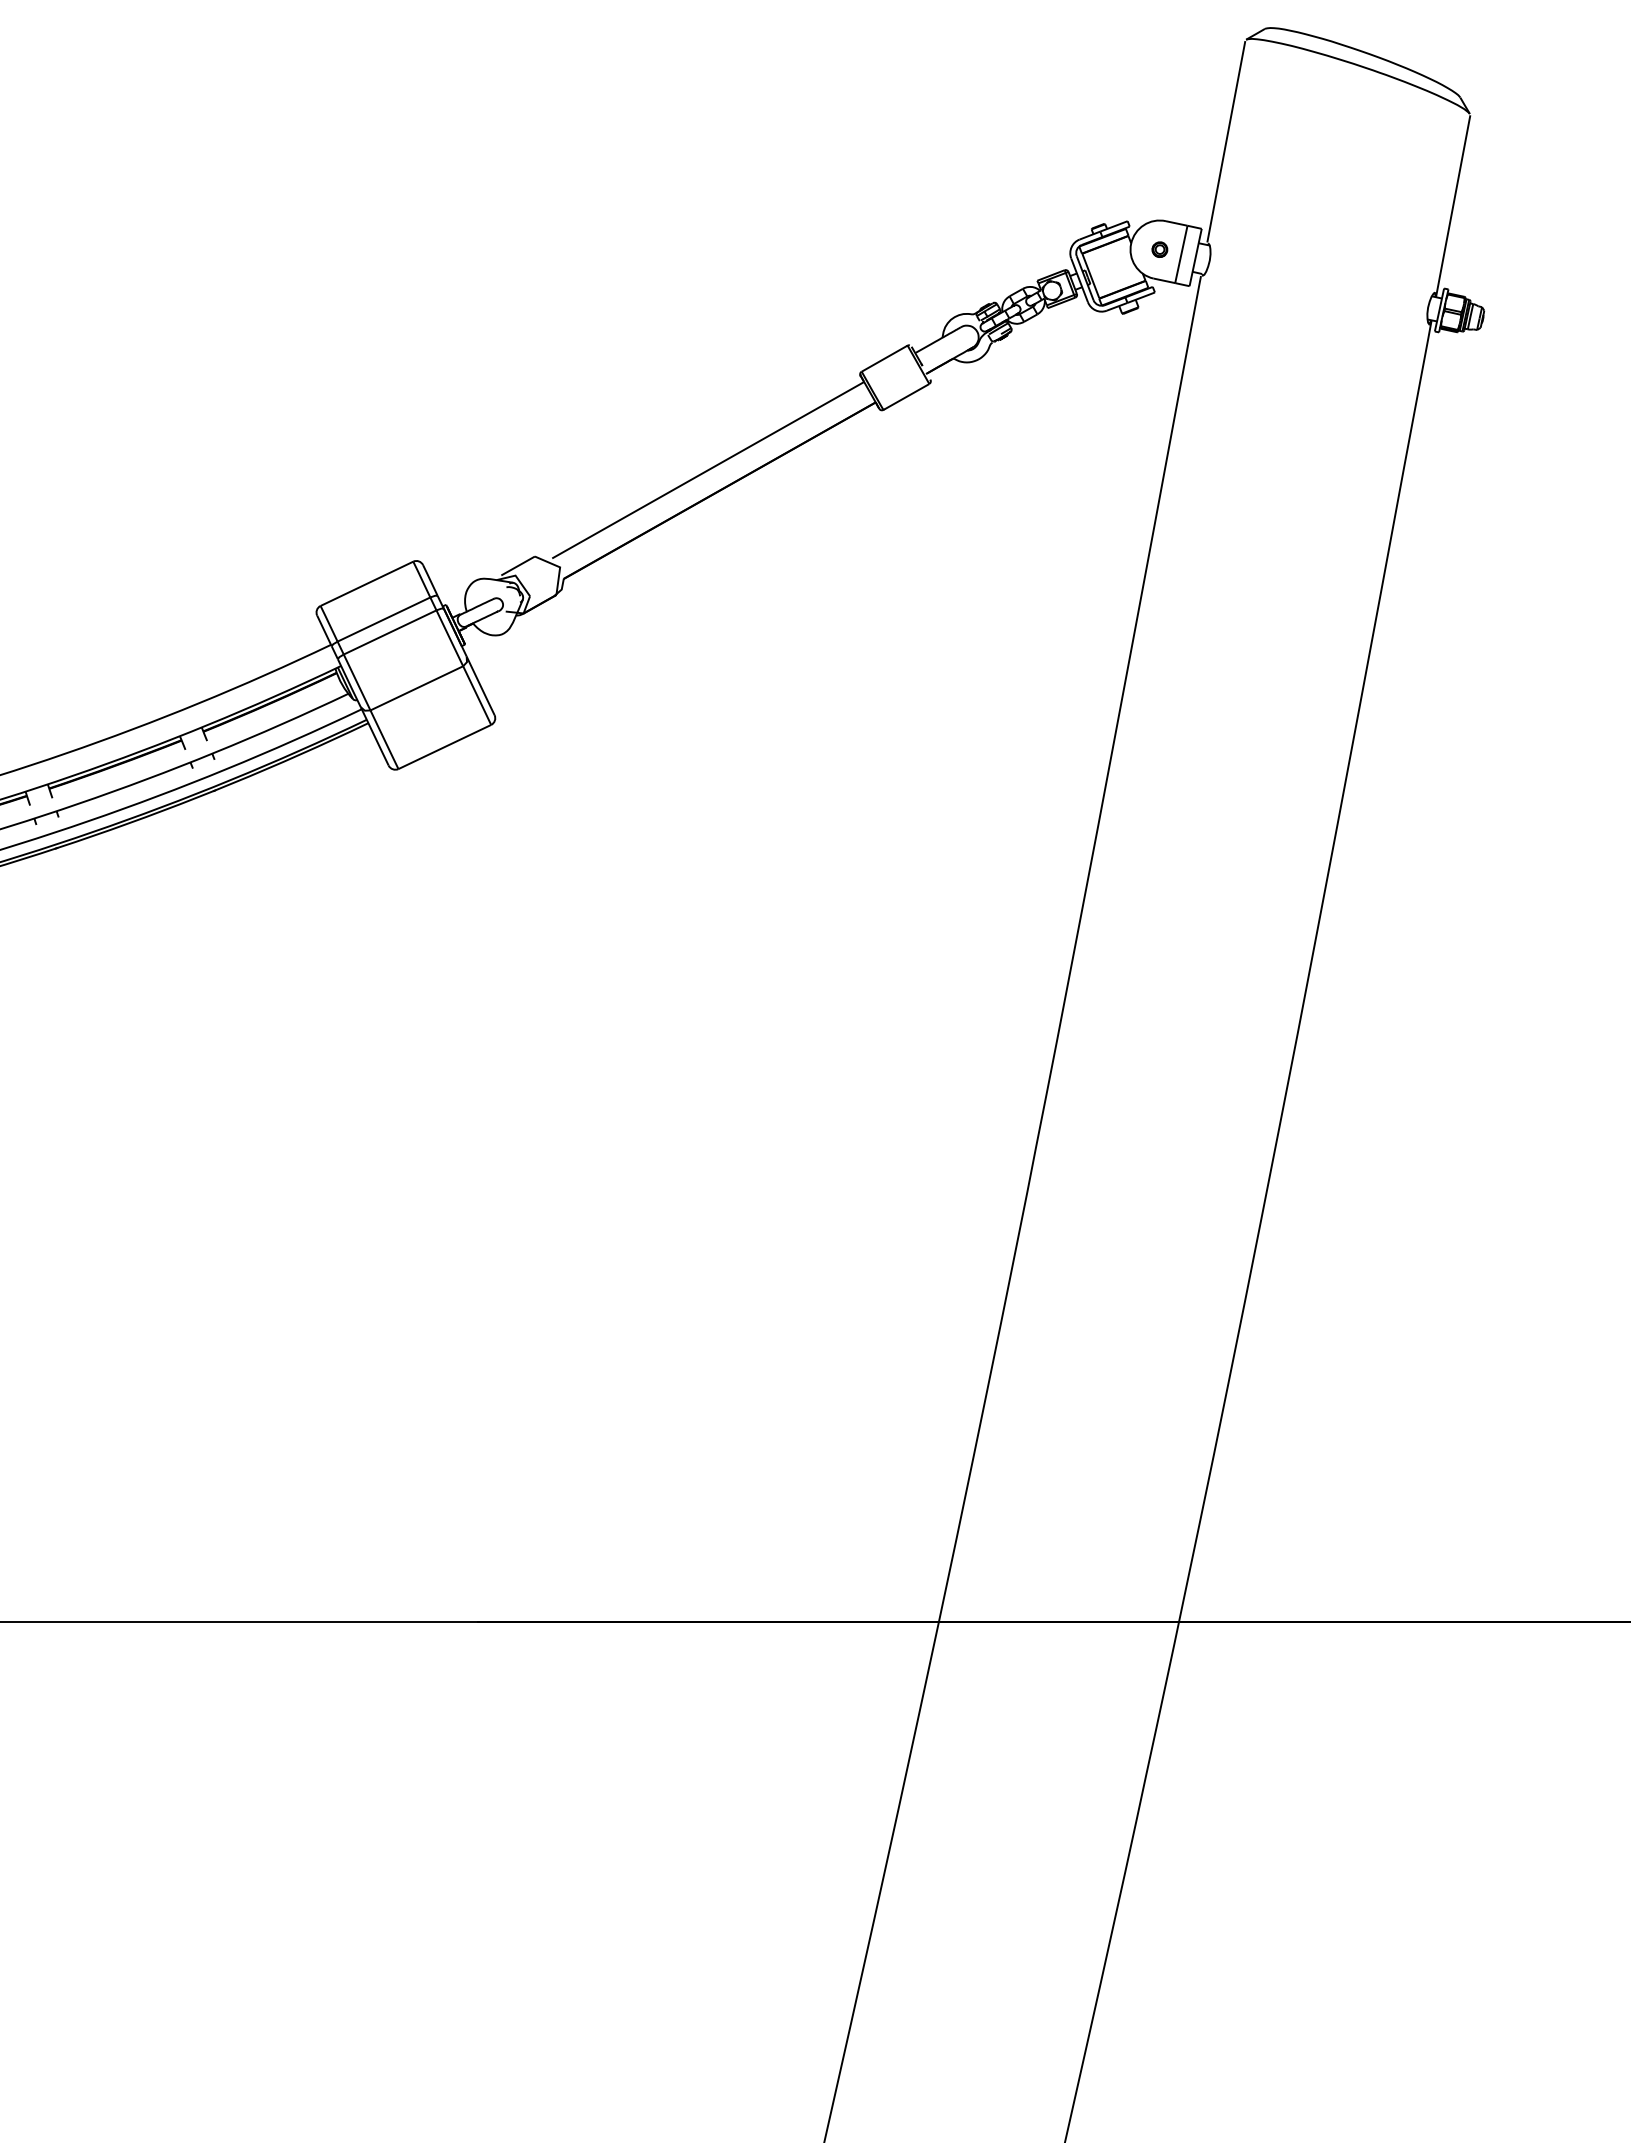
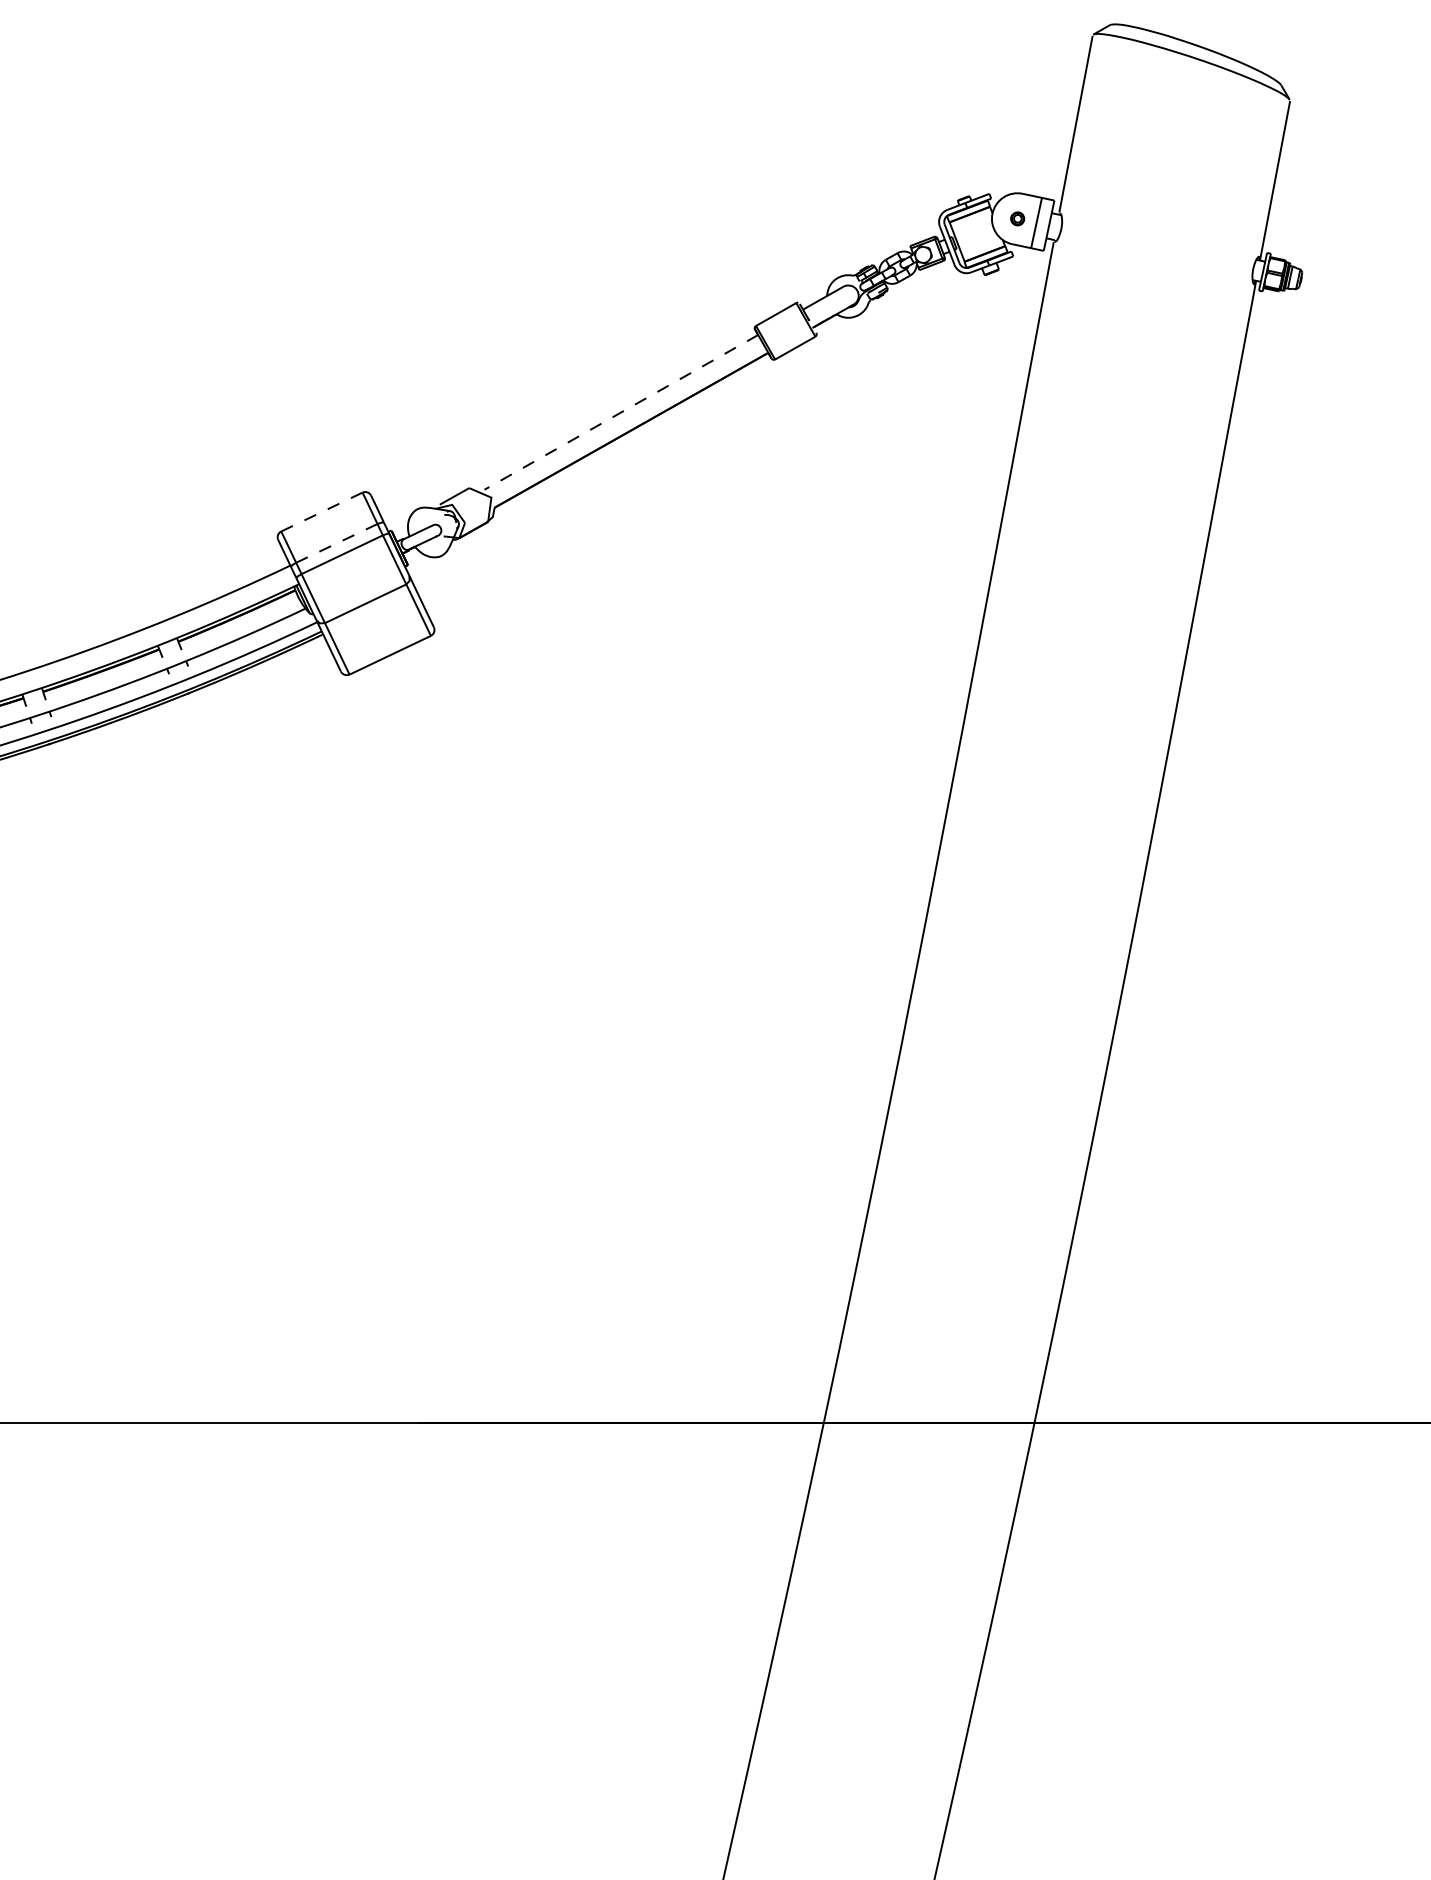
line: (707, 470) -> (620, 412), solid -> dashed
line: (366, 584) -> (321, 512), solid -> dashed
line: (383, 619) -> (336, 543), solid -> dashed

